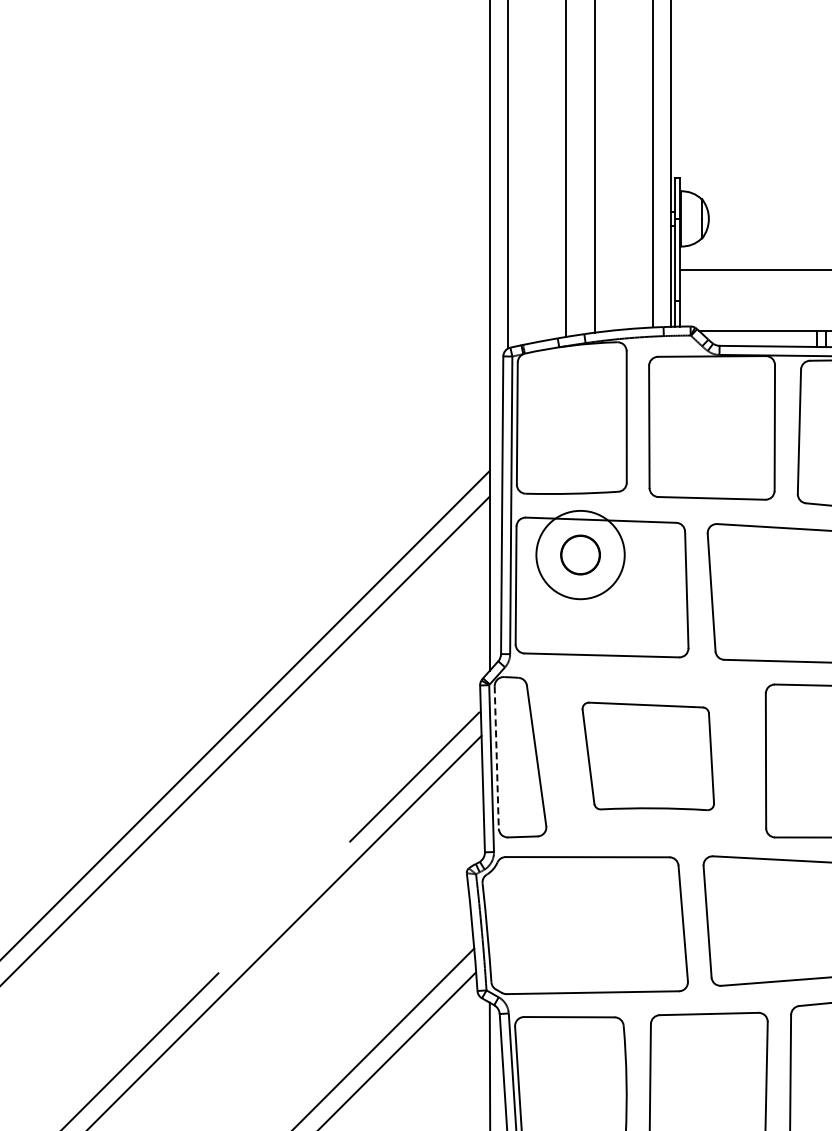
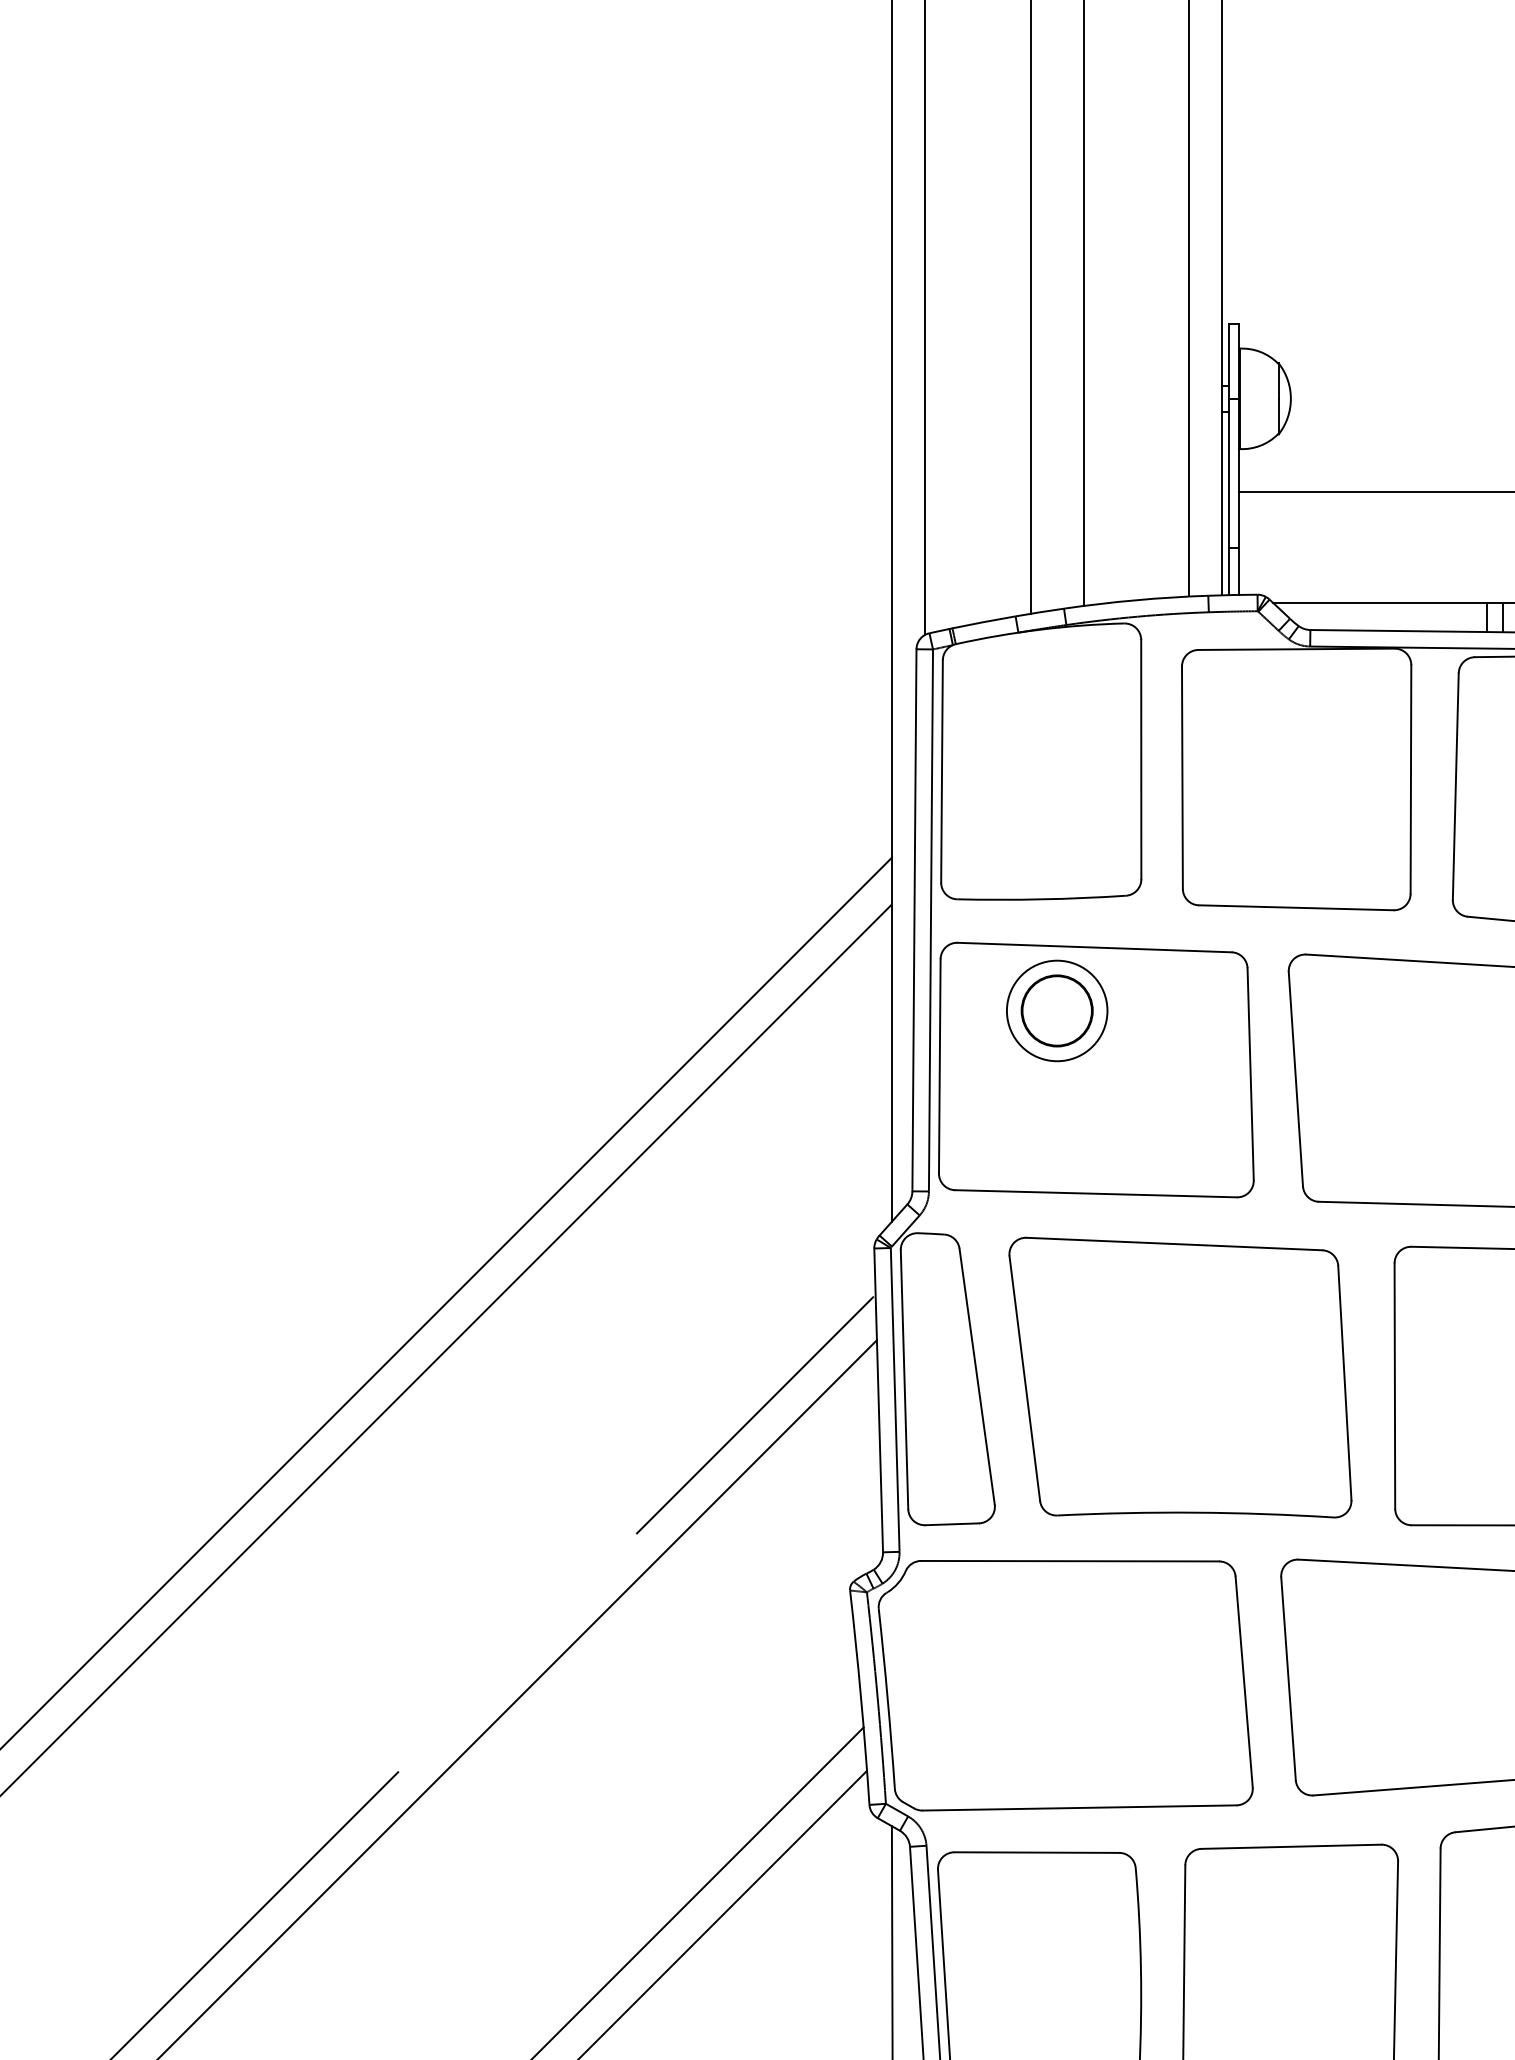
circle: (580, 554) -> (1057, 1009), size x0.62
part: (648, 756) -> (1180, 1377), size x1.43
line: (496, 758) -> (904, 1381), dashed -> solid

